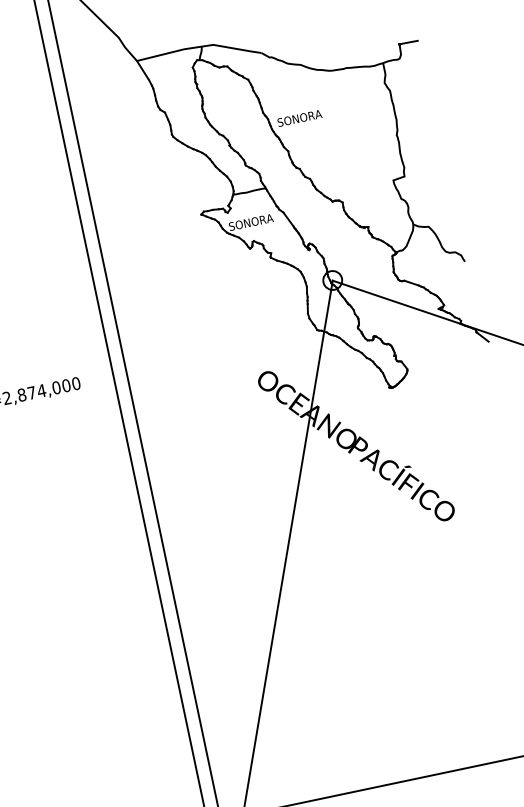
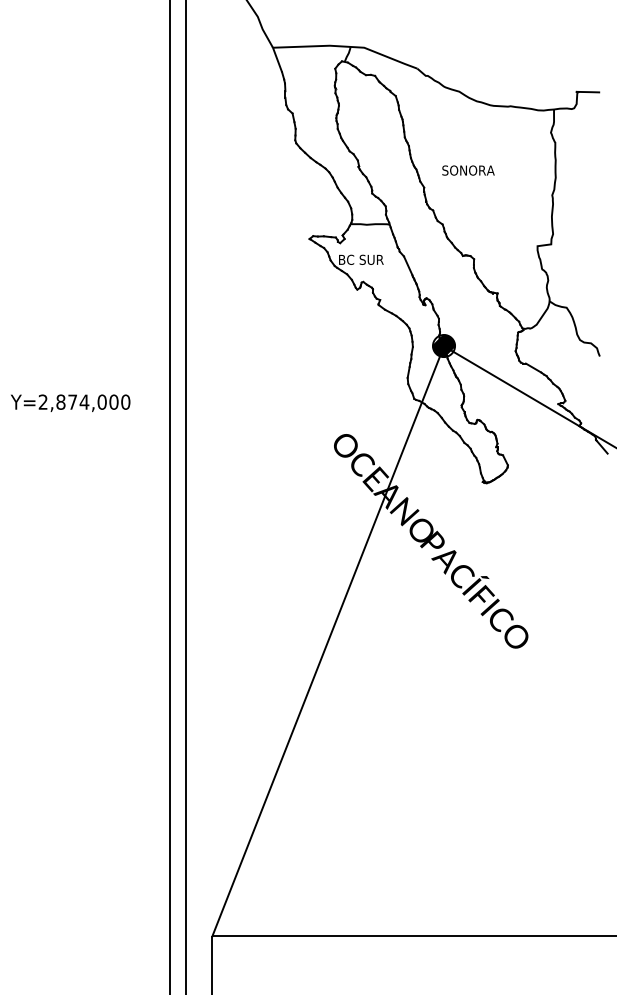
text: (299, 118) -> (468, 170), moved
text: (250, 222) -> (364, 259), SONORA -> BC SUR
hatch: (332, 280) -> (443, 345), added

